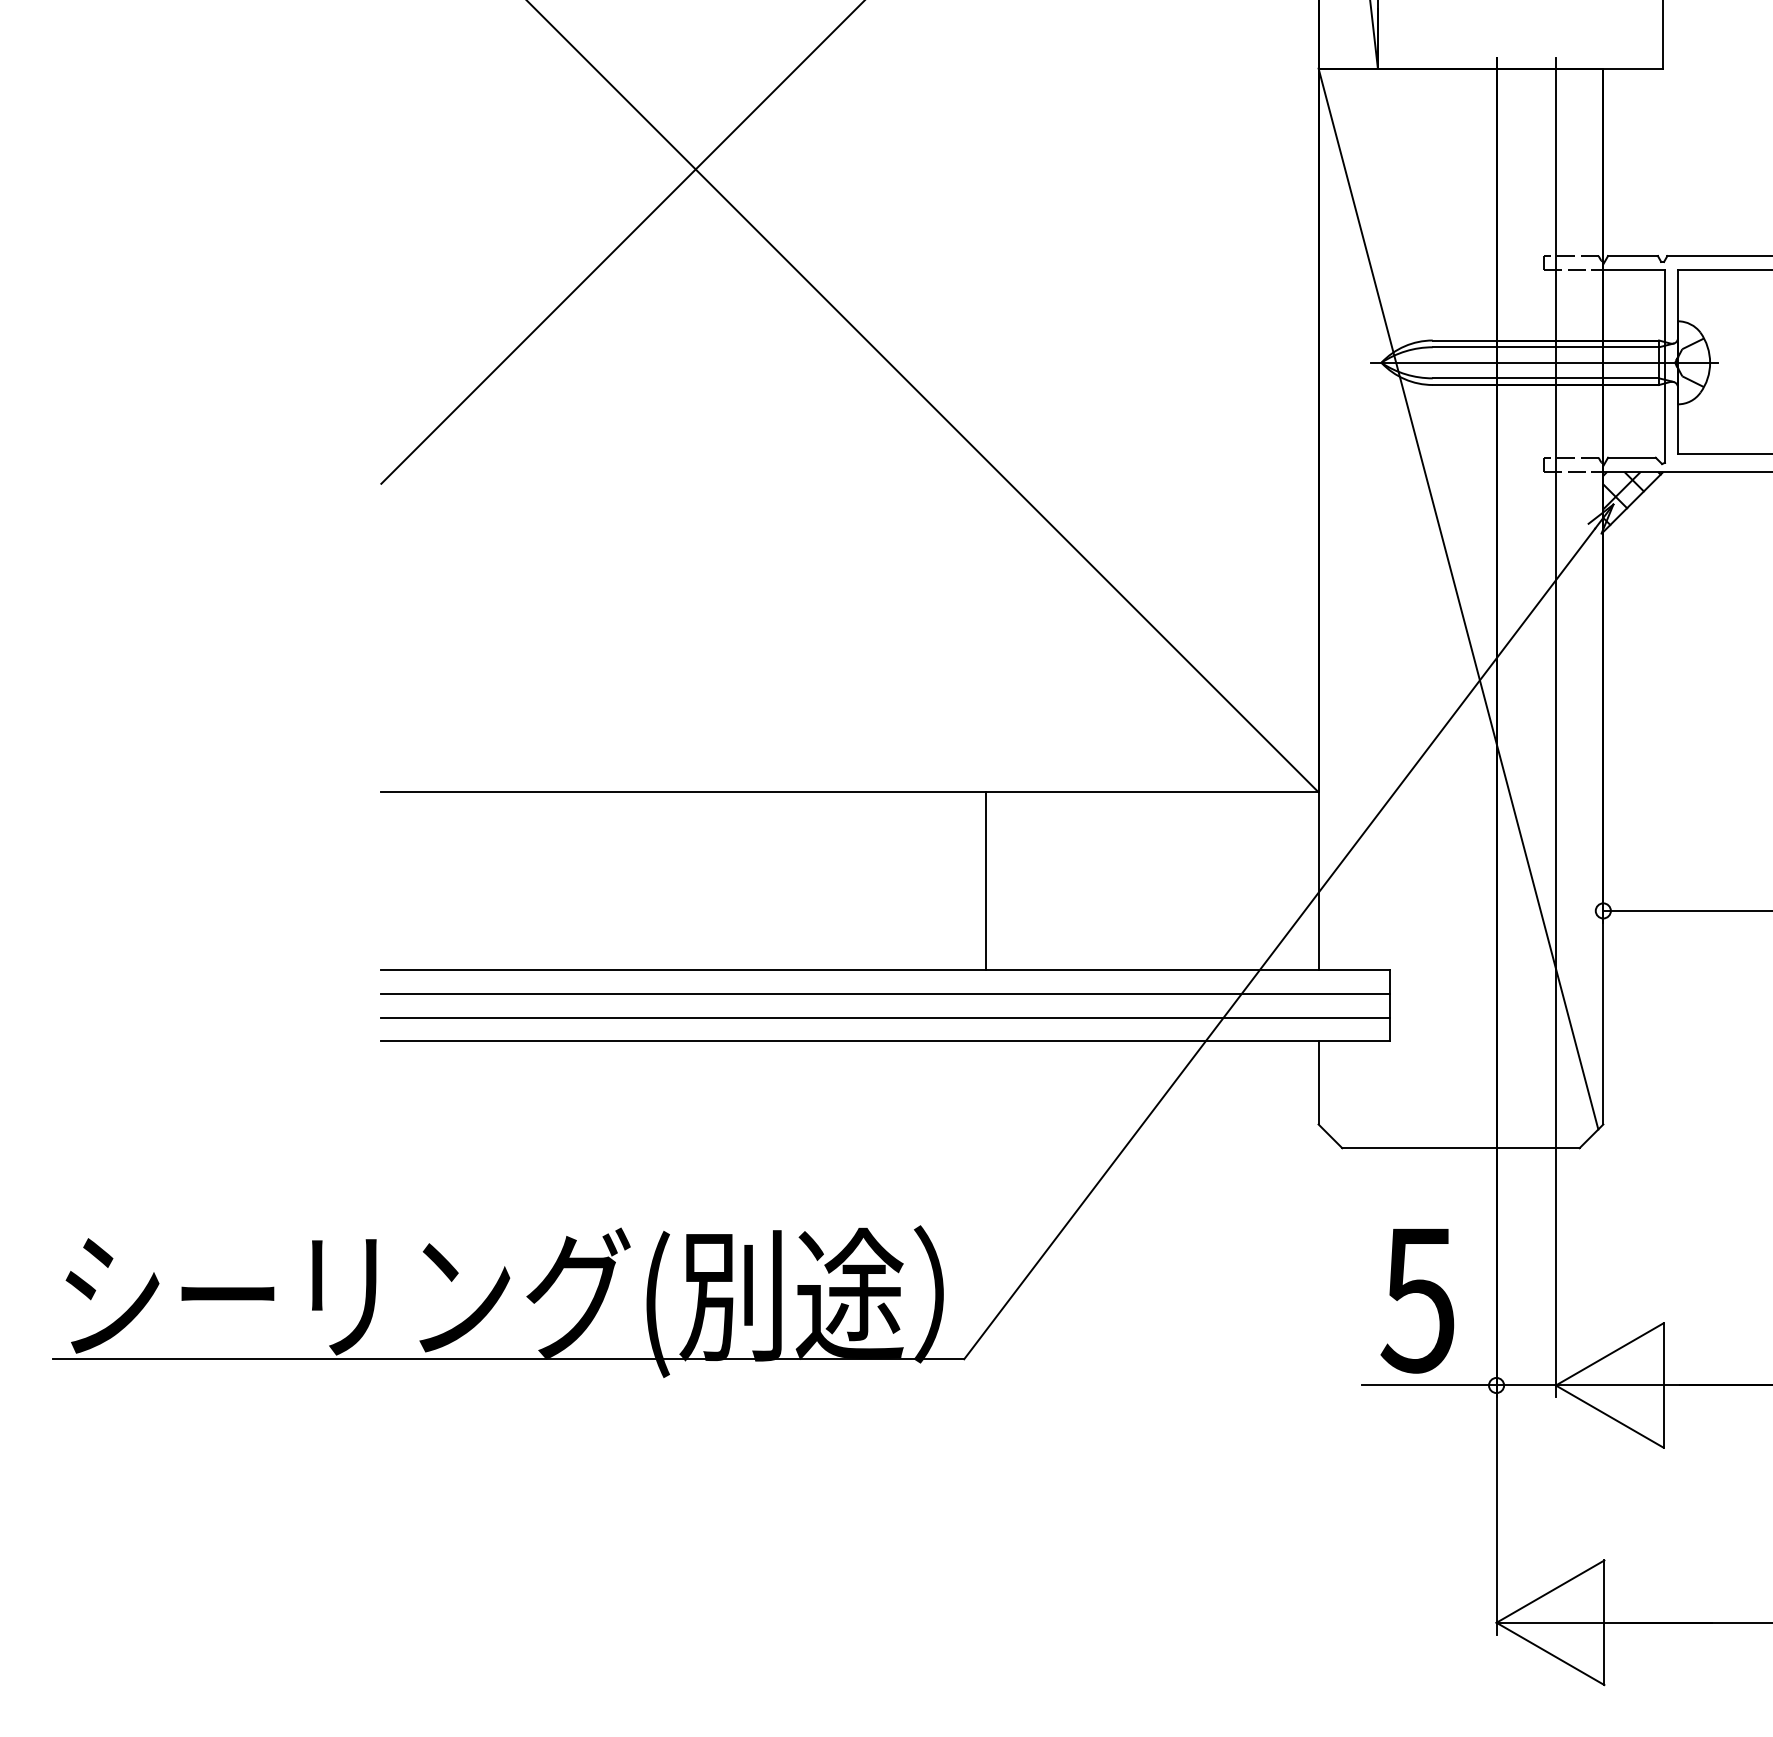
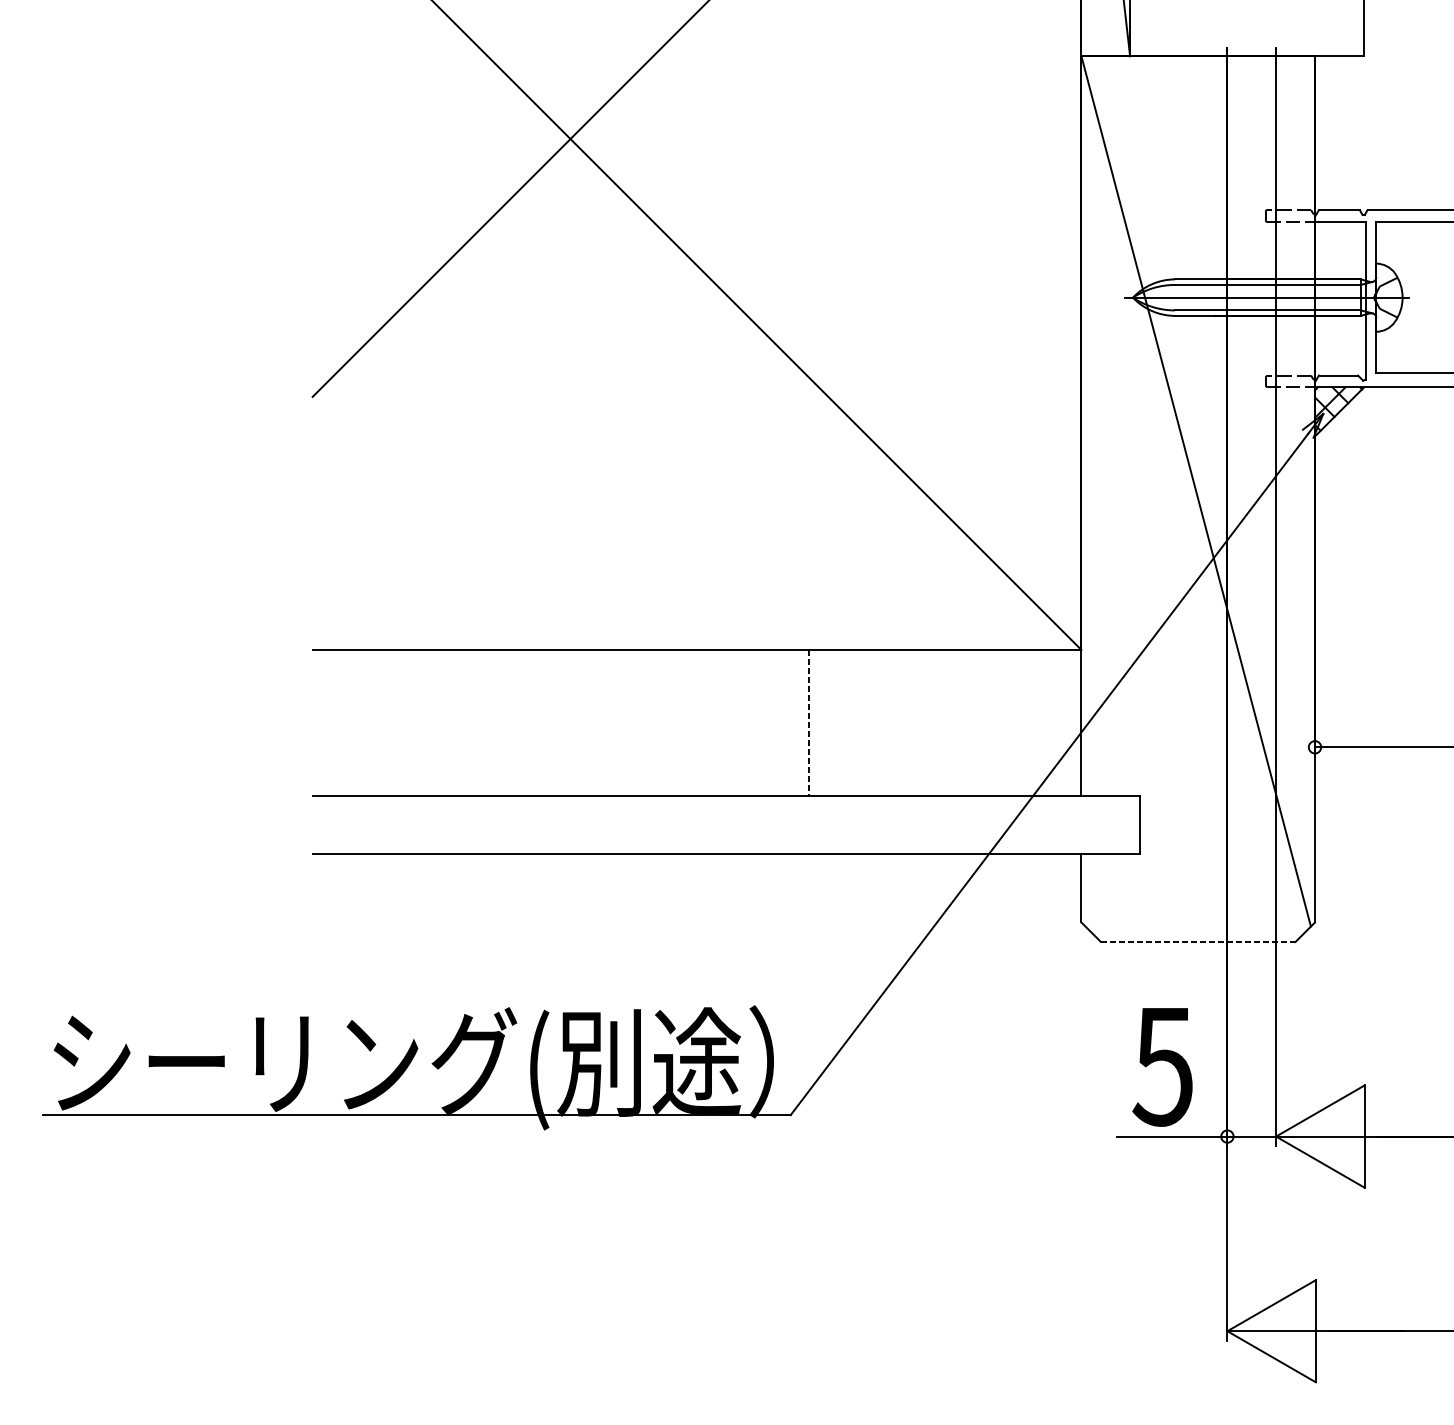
line: (986, 881) -> (809, 723), solid -> dashed
line: (885, 993) -> (726, 815), removed
line: (885, 1017) -> (726, 834), removed
line: (1460, 1148) -> (1197, 942), solid -> dashed

